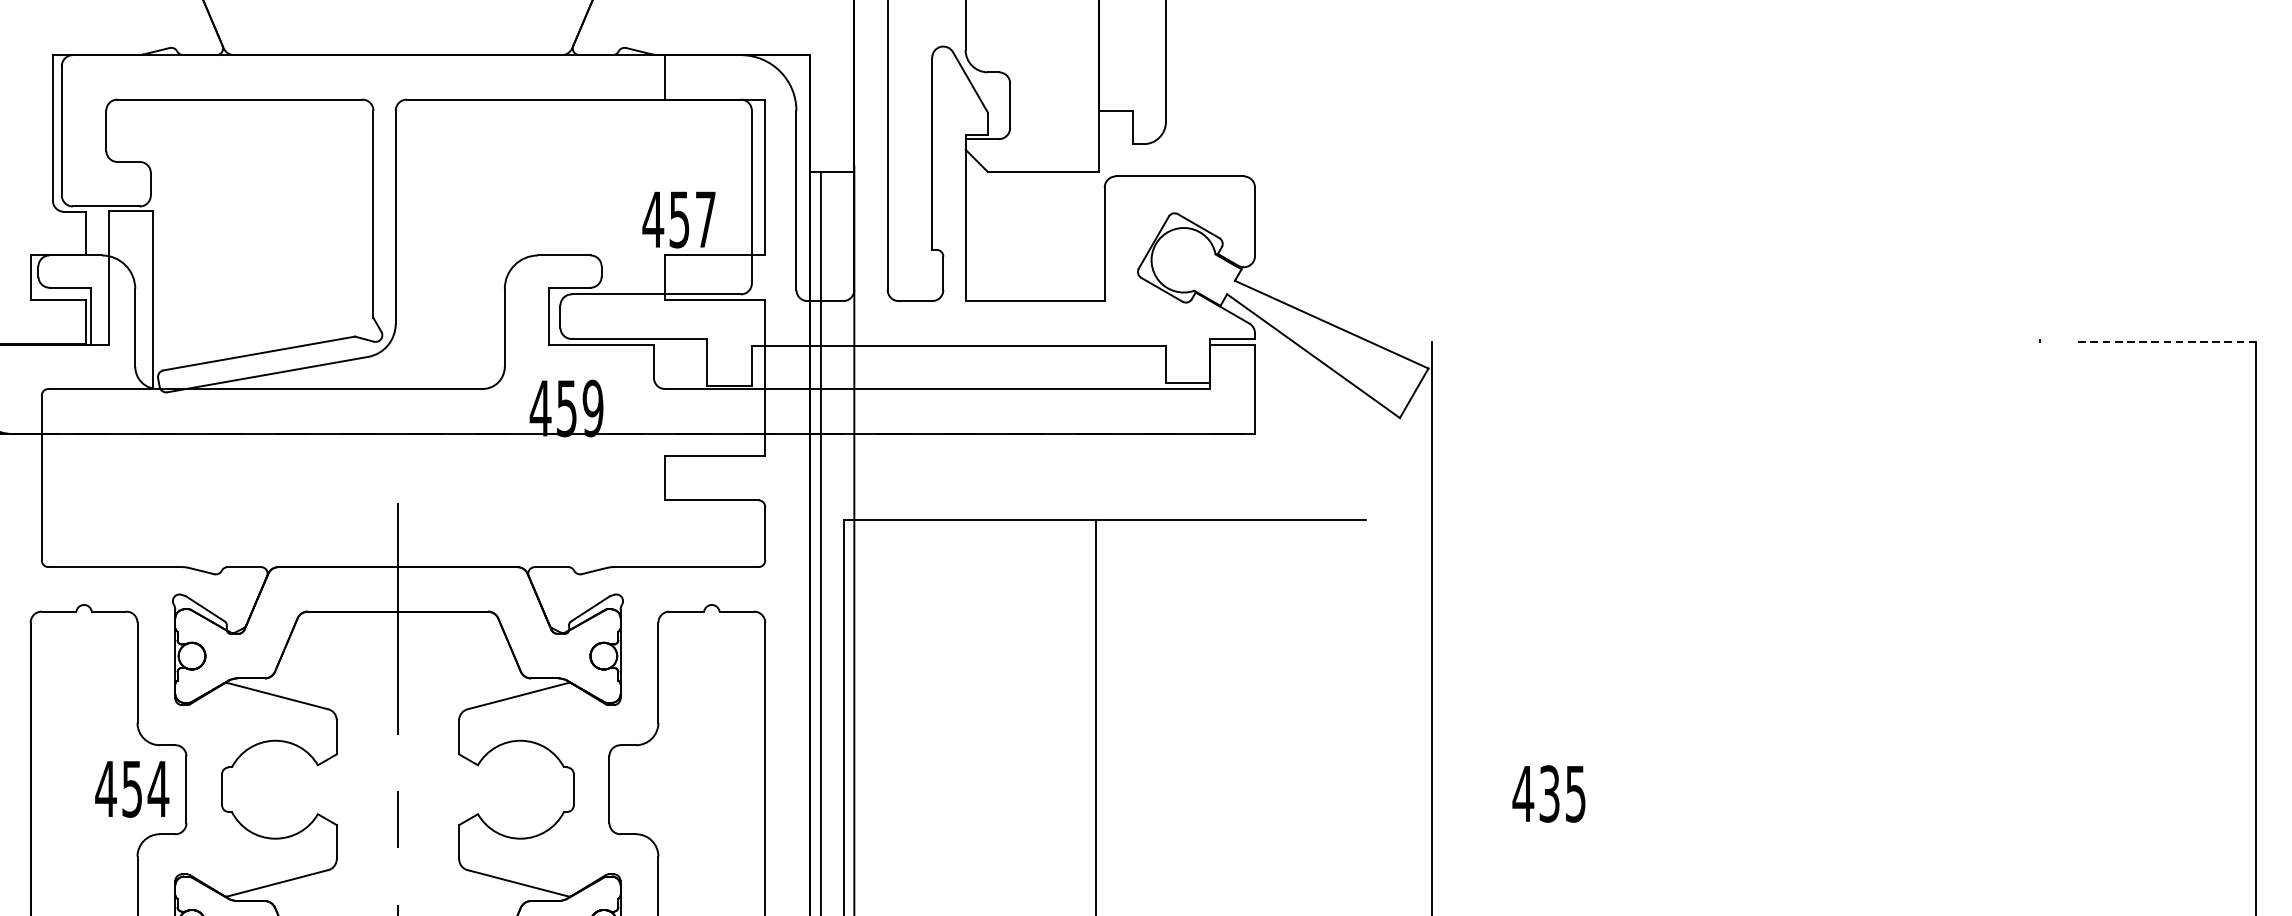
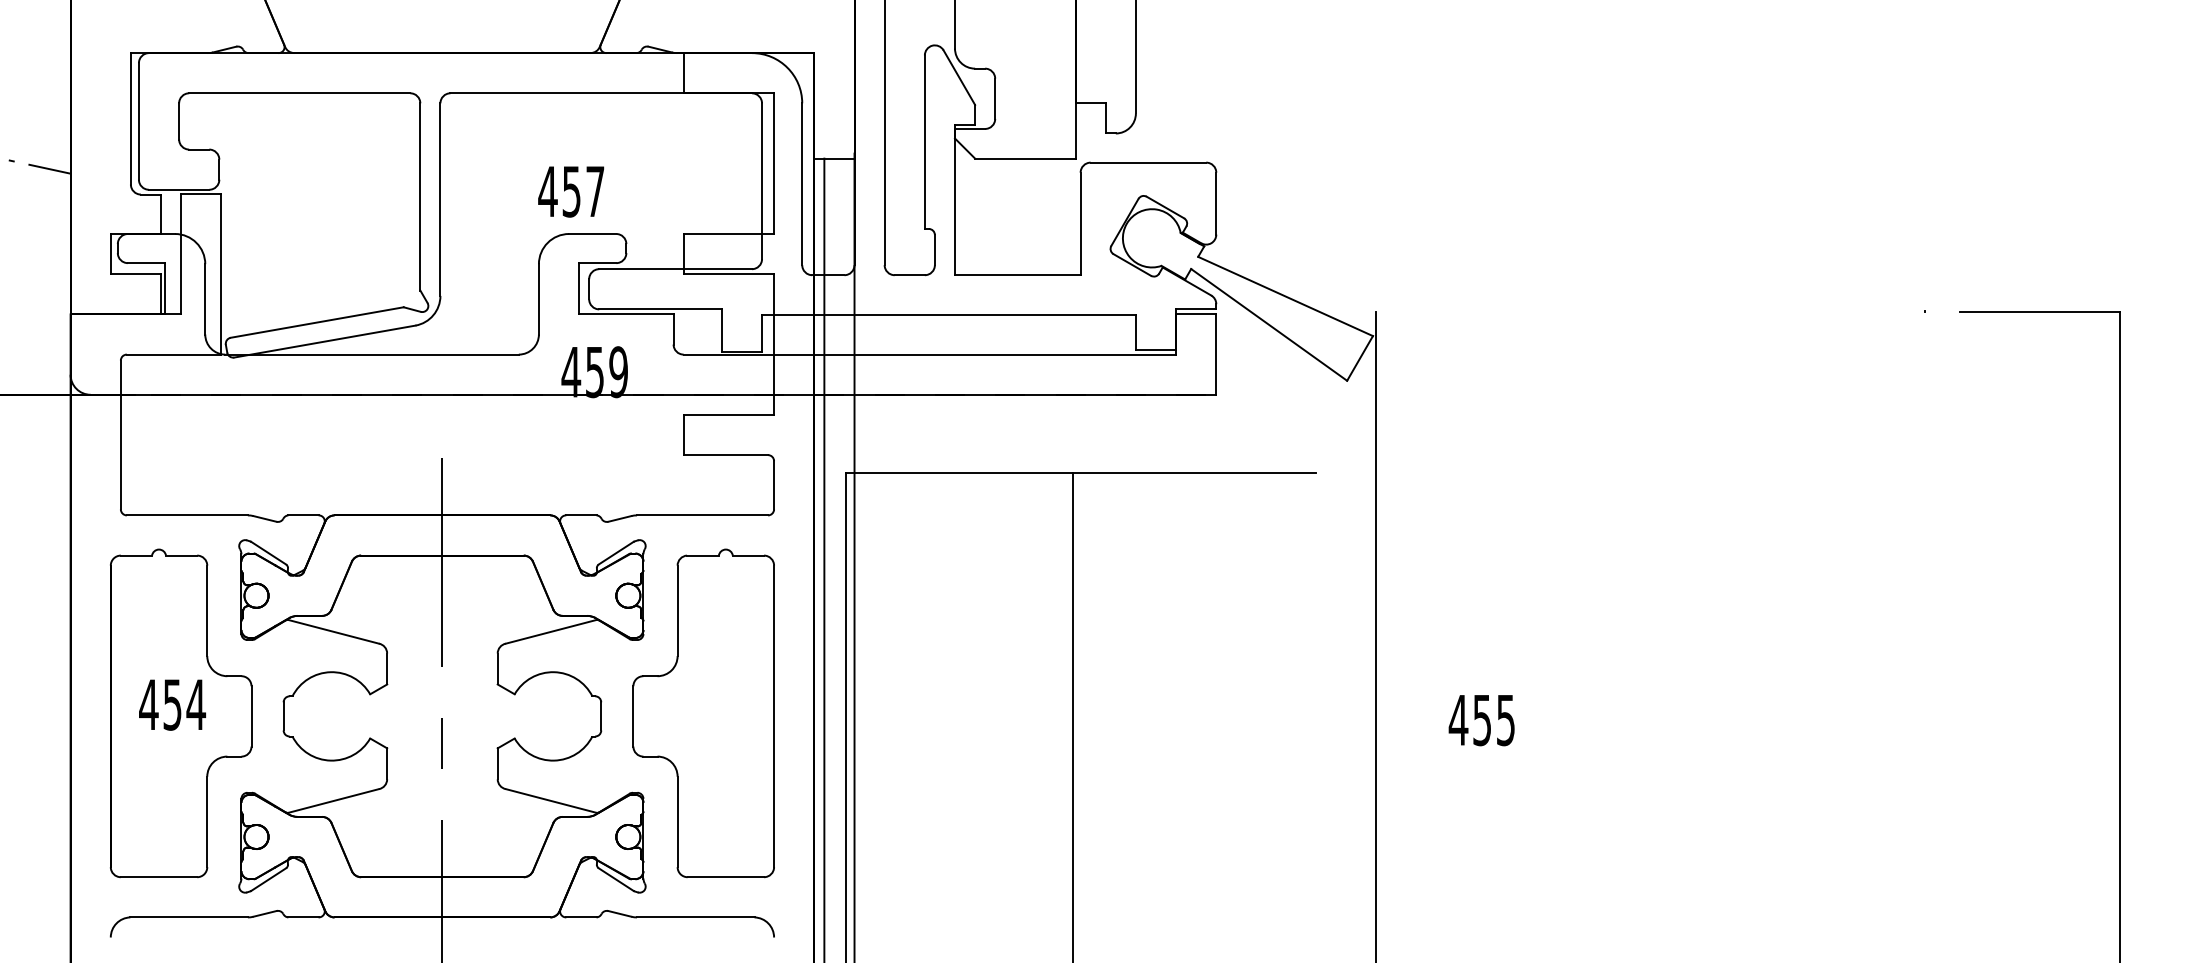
text: (679, 219) -> (571, 191), moved
line: (2167, 342) -> (2040, 312), dashed -> solid
text: (132, 788) -> (172, 704), moved
text: (1549, 793) -> (1482, 719), 435 -> 455

